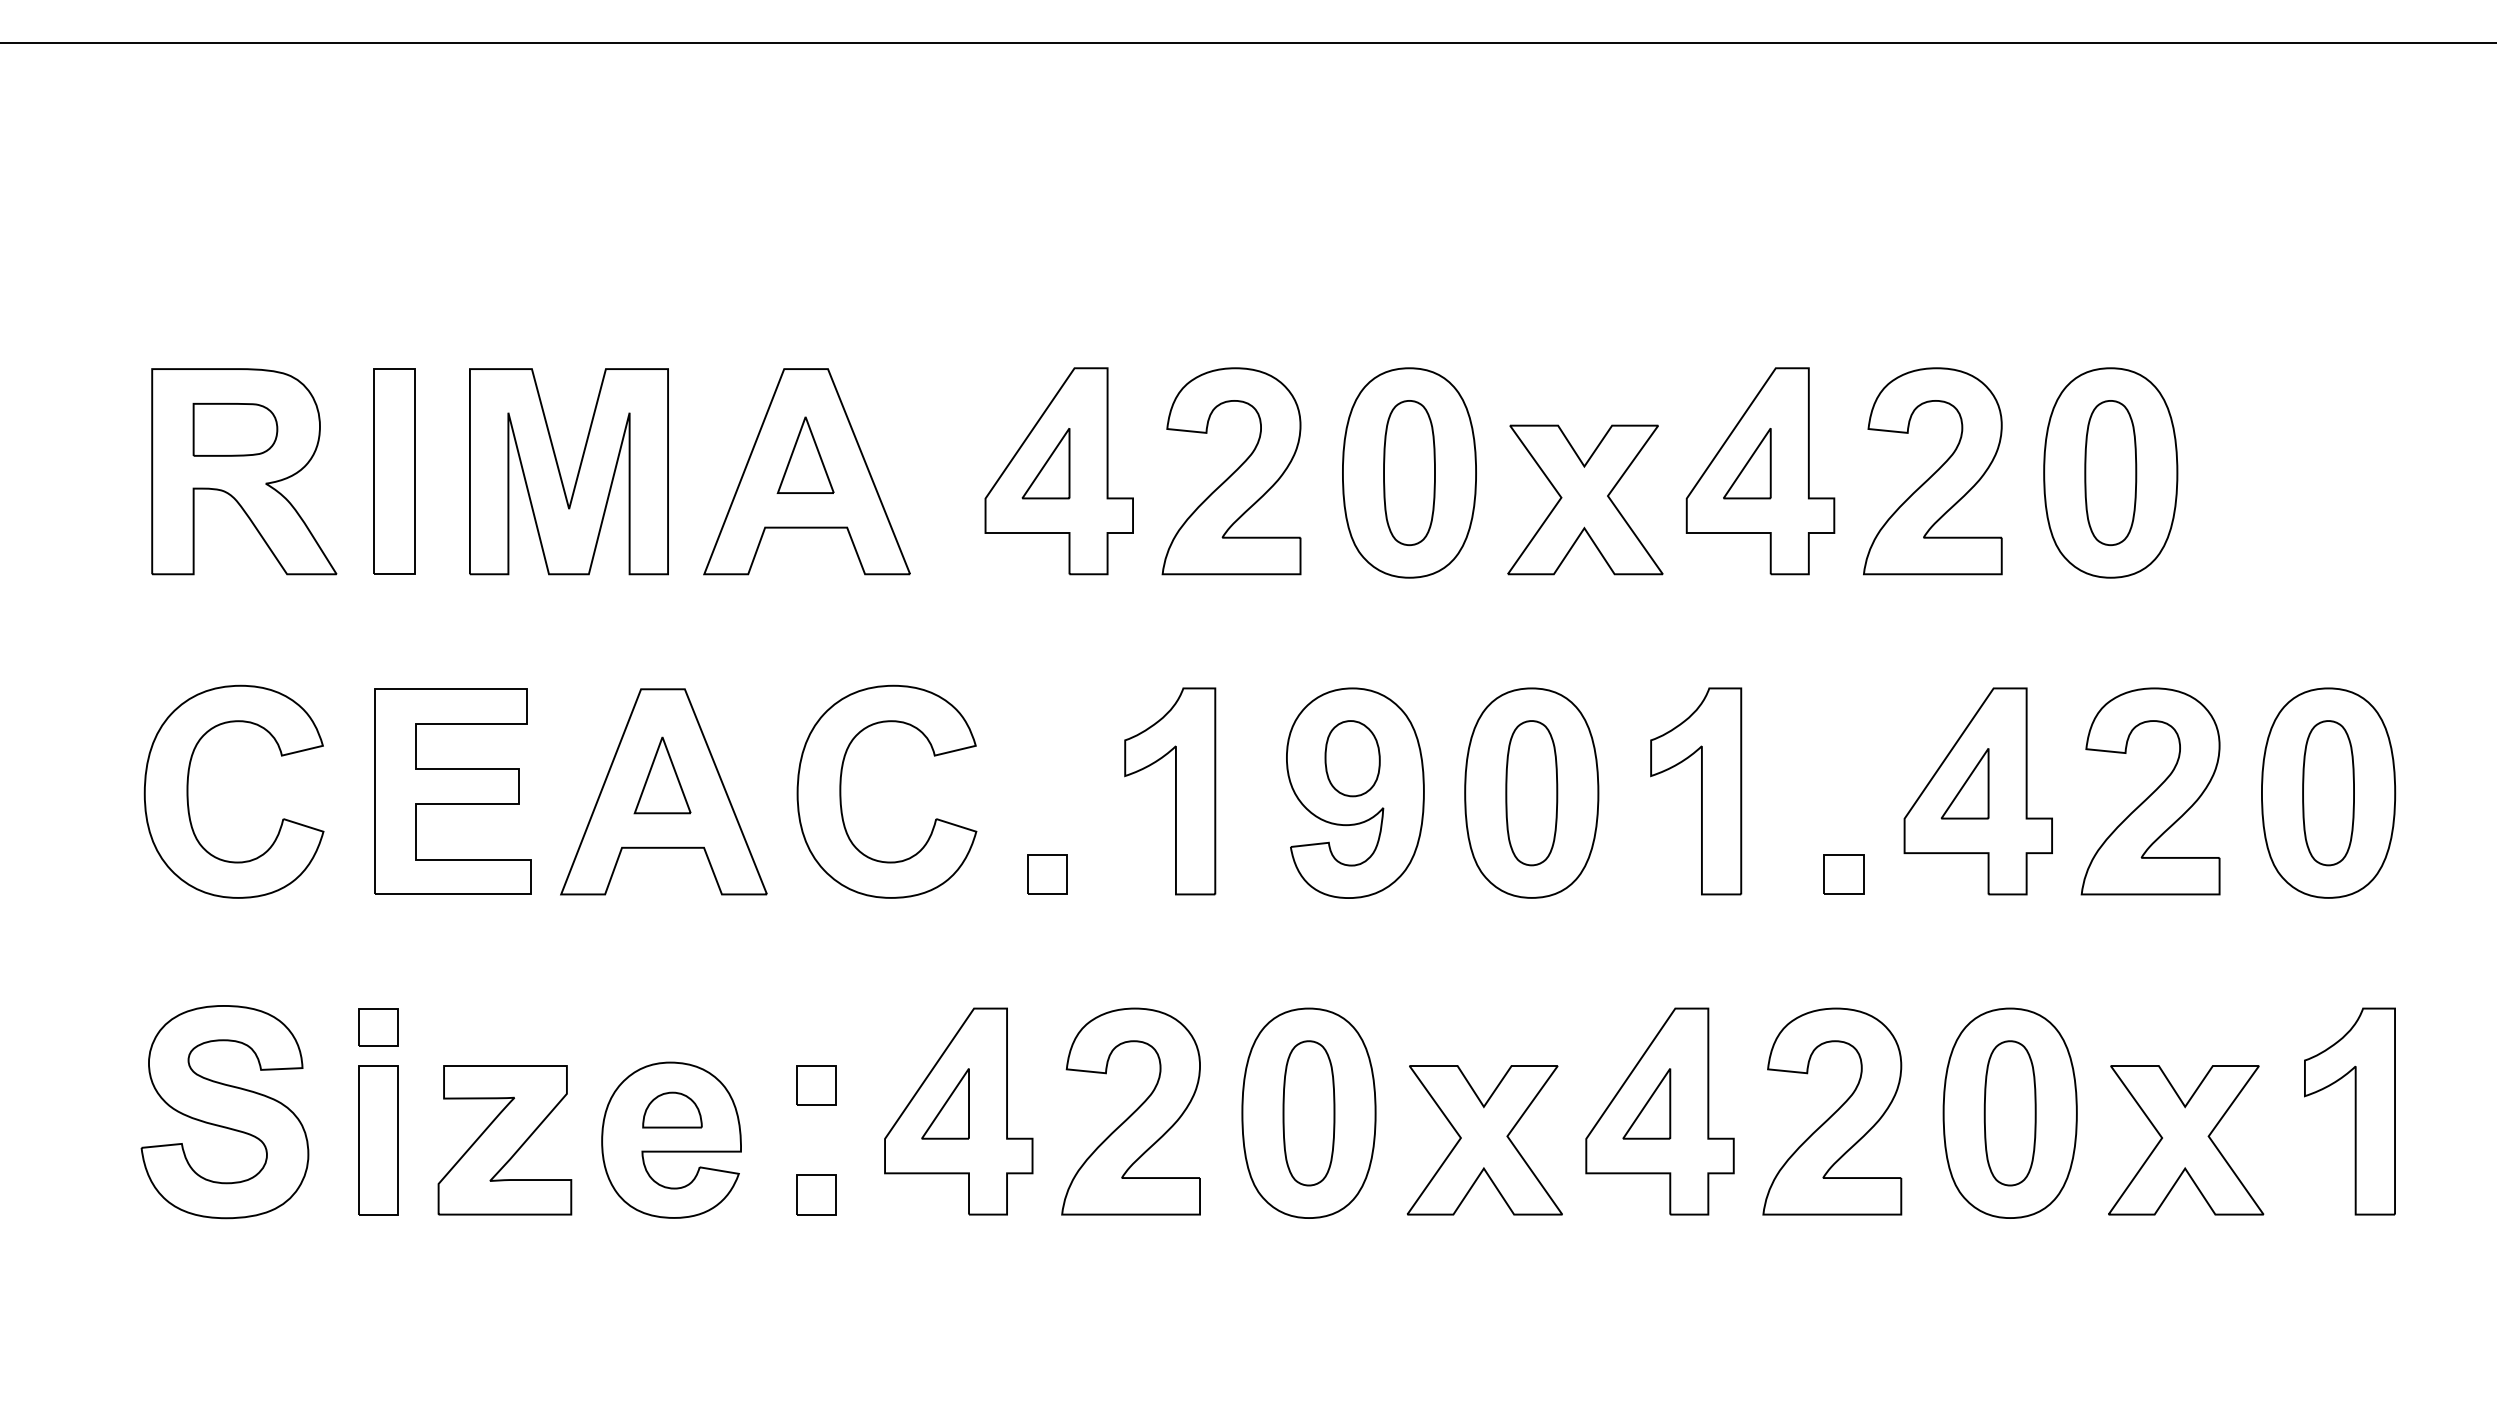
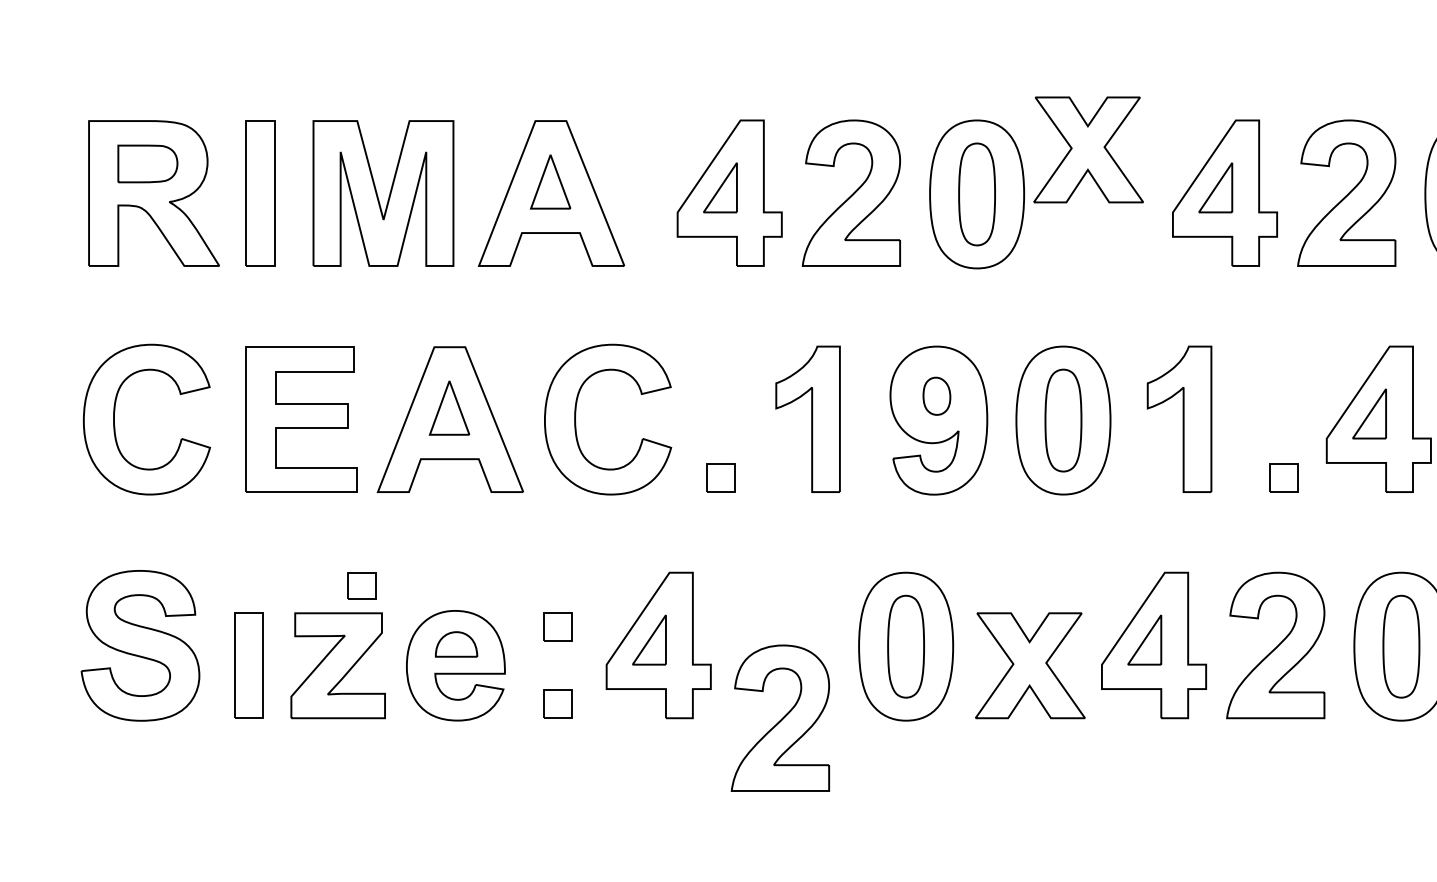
part: (1585, 499) -> (1088, 149), moved
part: (1352, 758) -> (936, 396), size x0.7
part: (378, 1027) -> (361, 586), moved
part: (1130, 1111) -> (780, 718), moved

